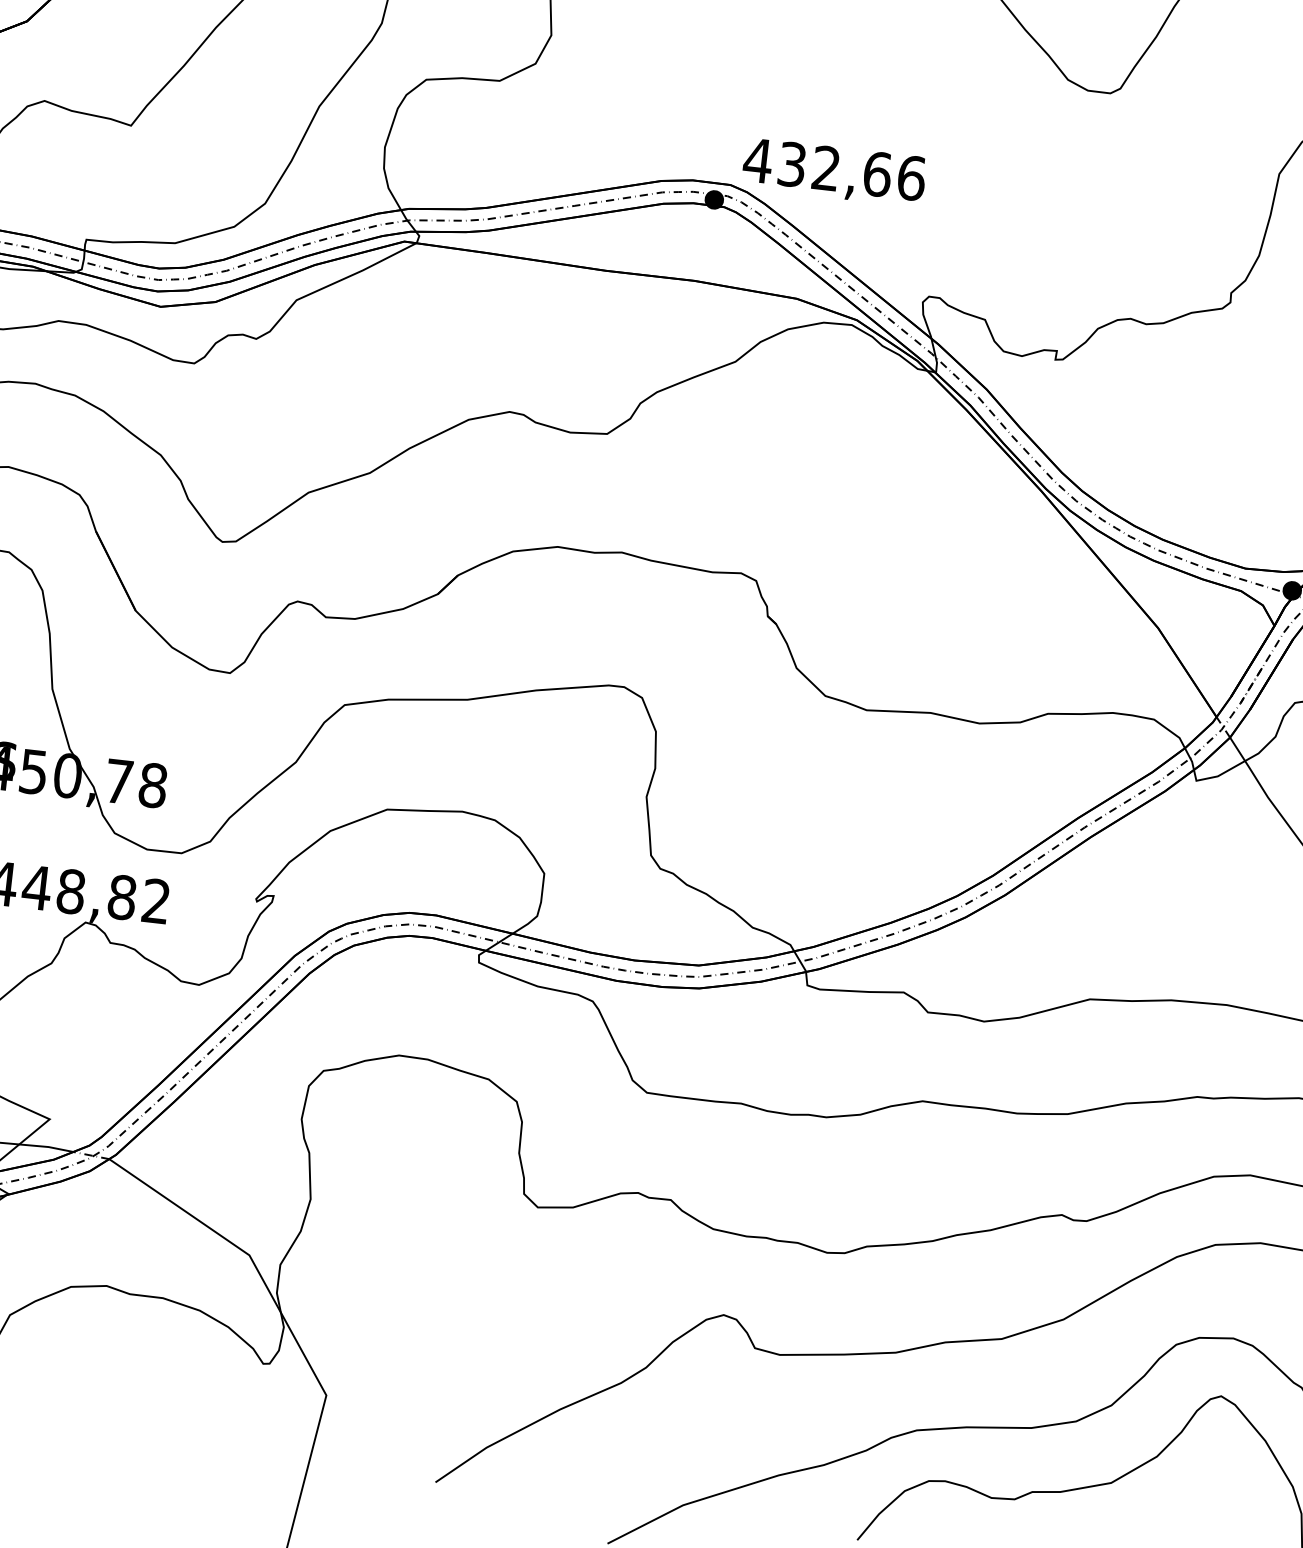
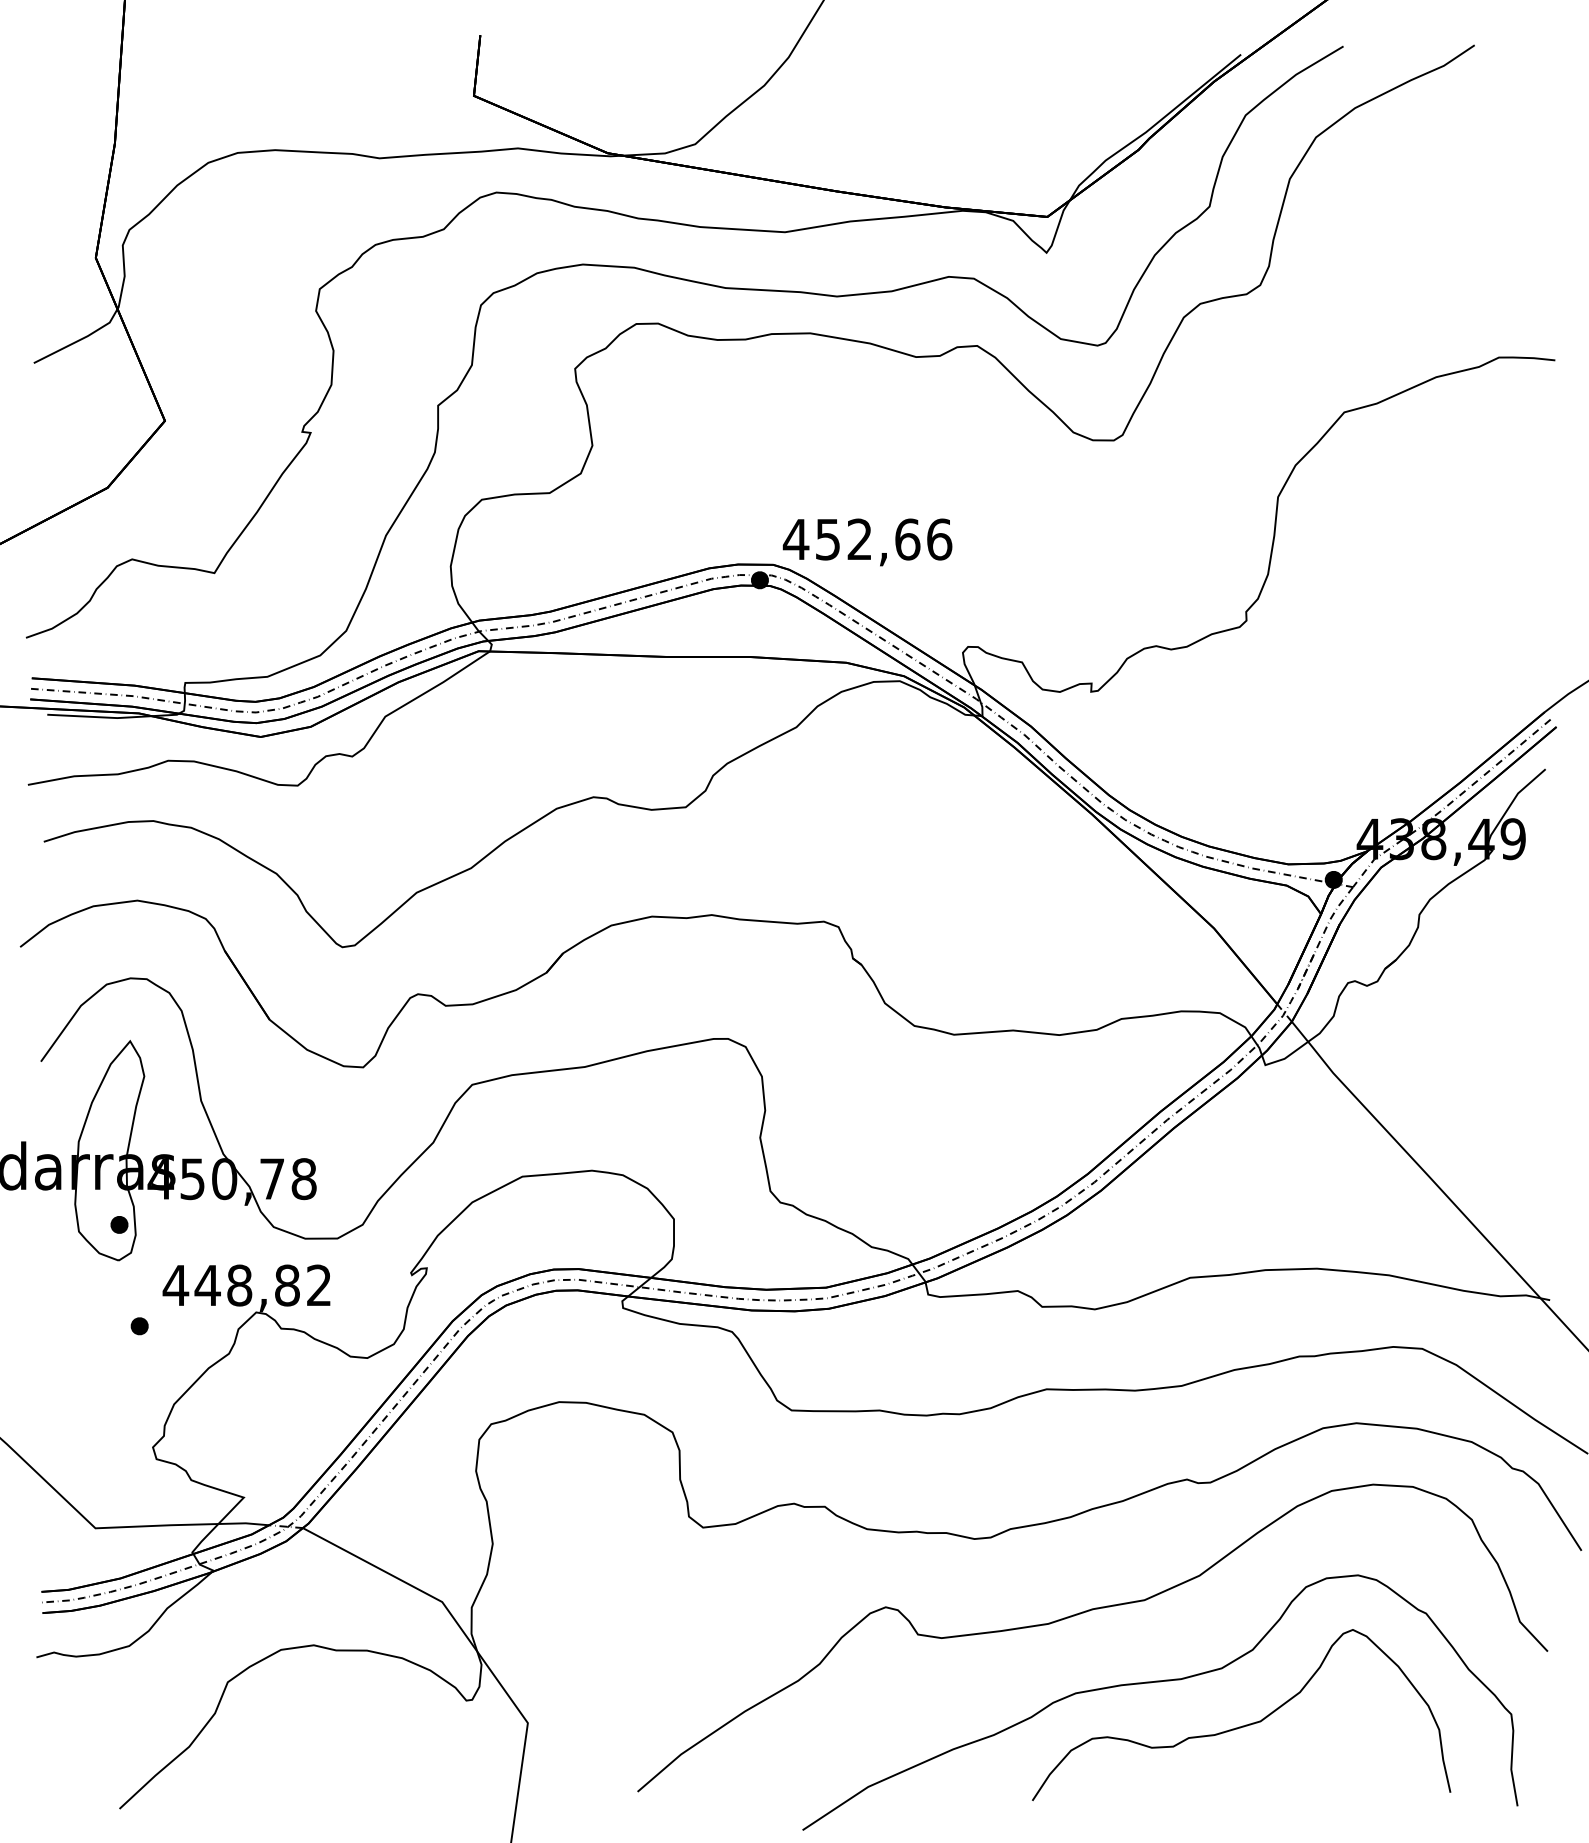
text: (792, 163) -> (828, 538), 432,66 -> 452,66

